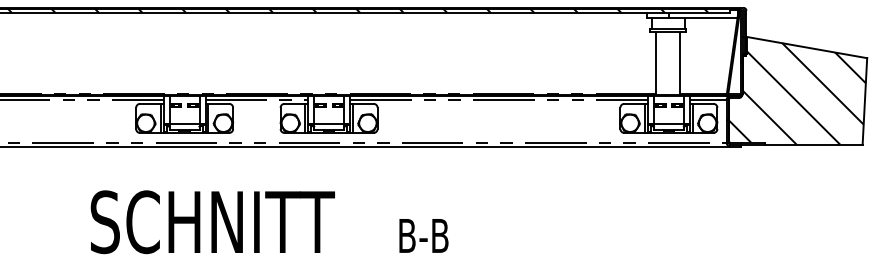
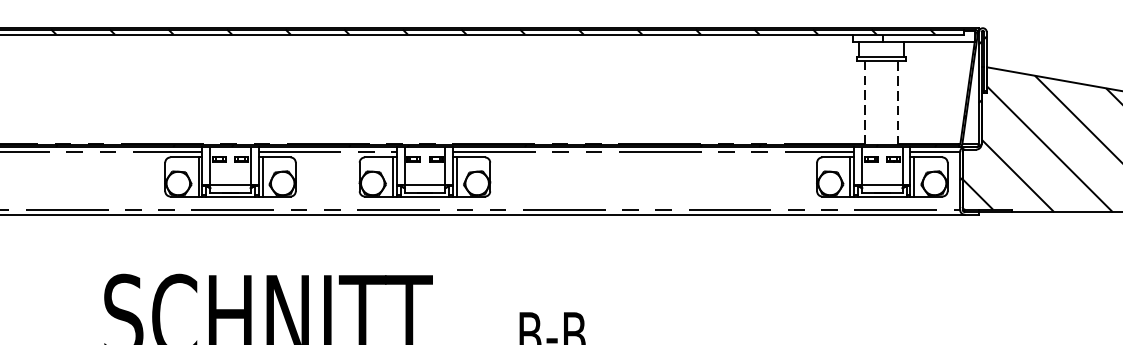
line: (680, 62) -> (897, 101), solid -> dashed
line: (656, 63) -> (865, 103), solid -> dashed

